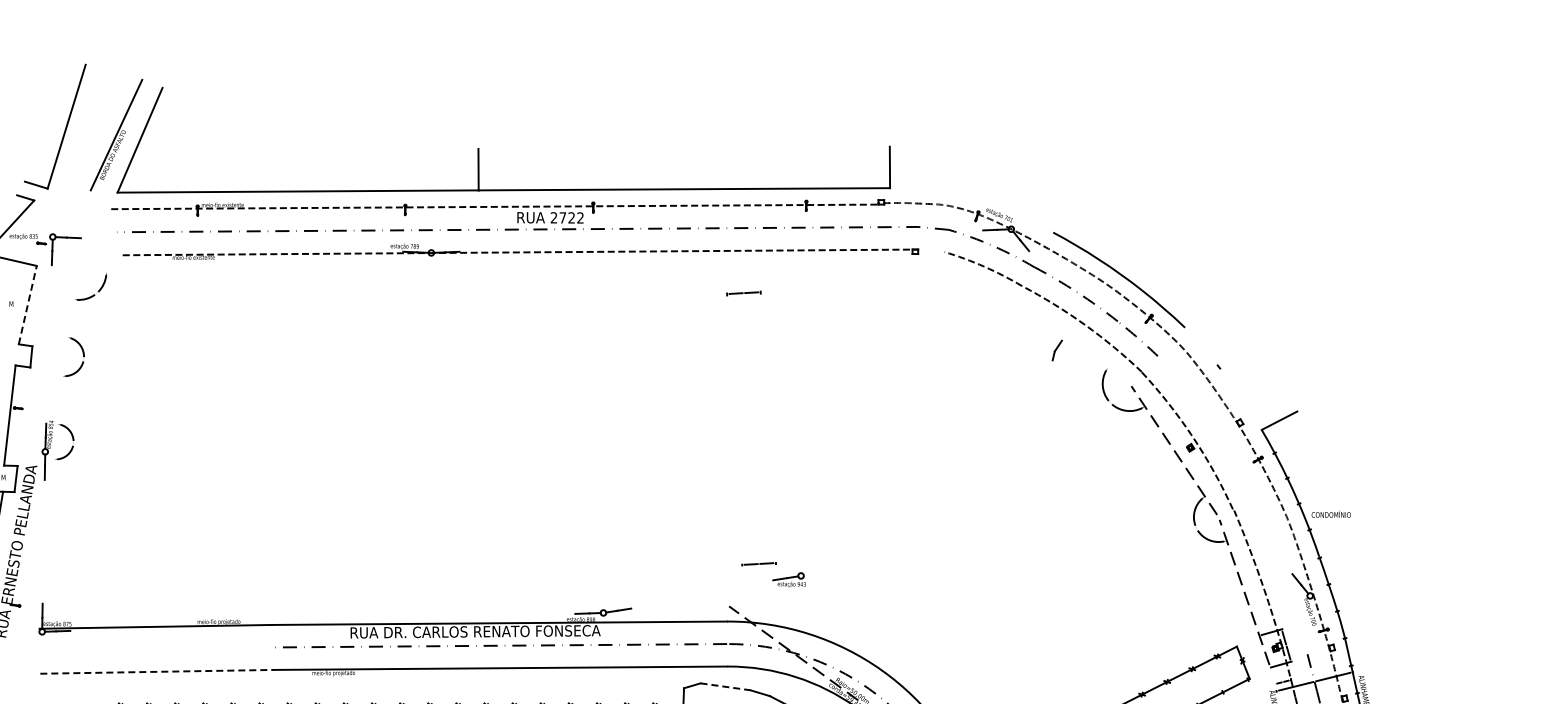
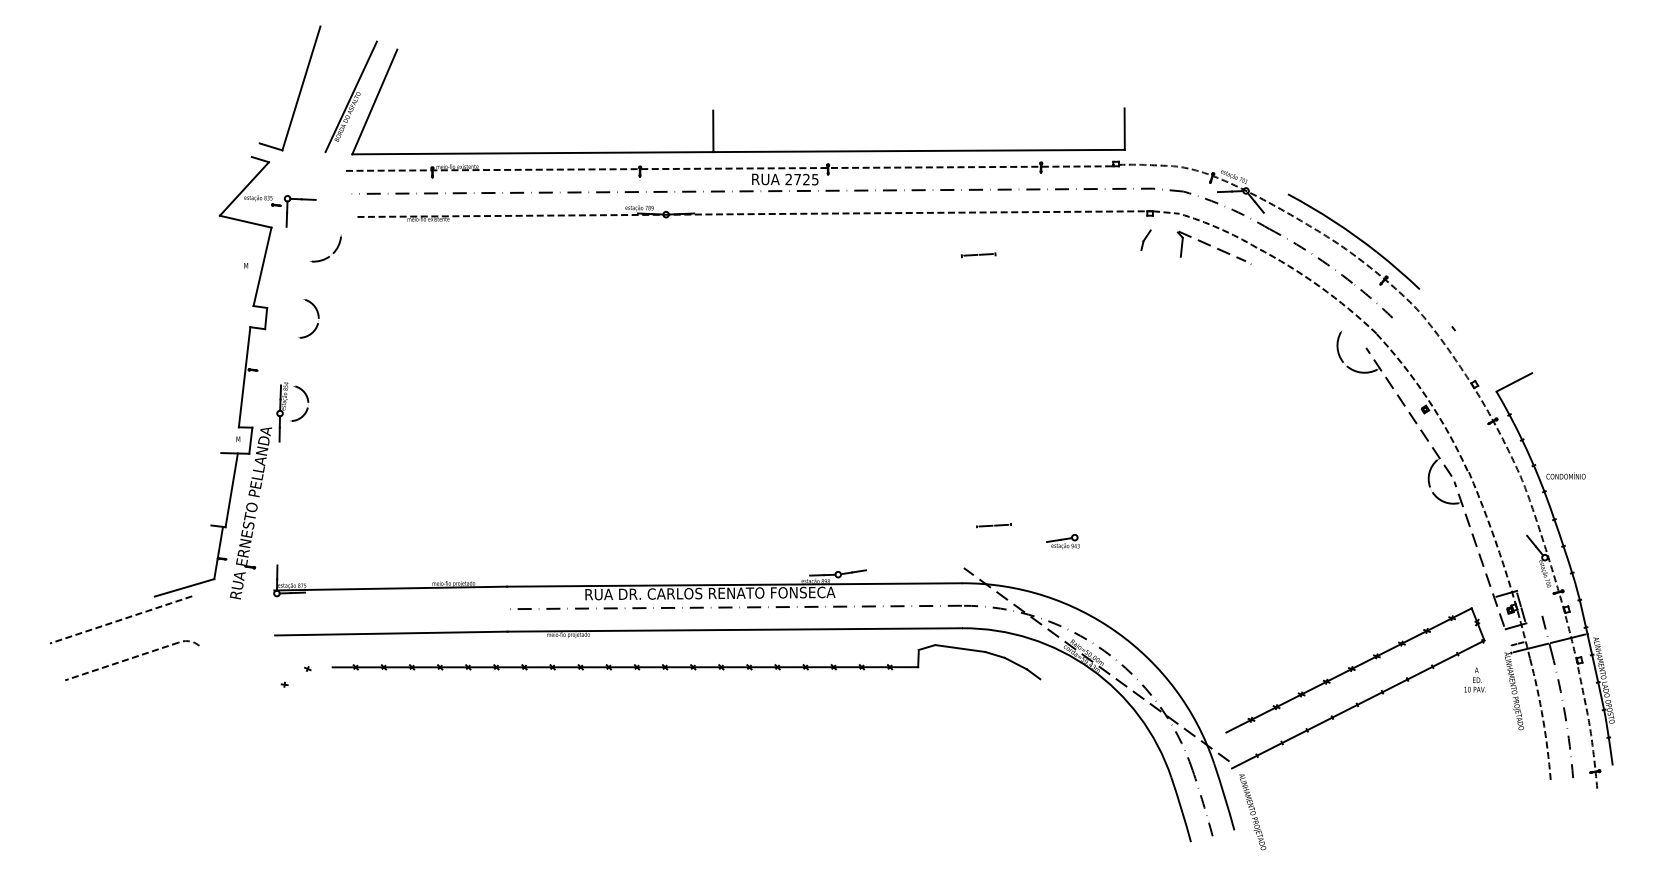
text: (580, 217) -> (815, 179), 2722 -> 2725
line: (930, 250) -> (1165, 212), added
part: (978, 285) -> (1213, 247), added
line: (27, 304) -> (262, 266), dashed -> solid
part: (1056, 349) -> (1145, 239), moved
part: (788, 579) -> (1062, 541), moved
line: (156, 671) -> (391, 633), dashed -> solid
line: (725, 686) -> (960, 648), dashed -> solid

